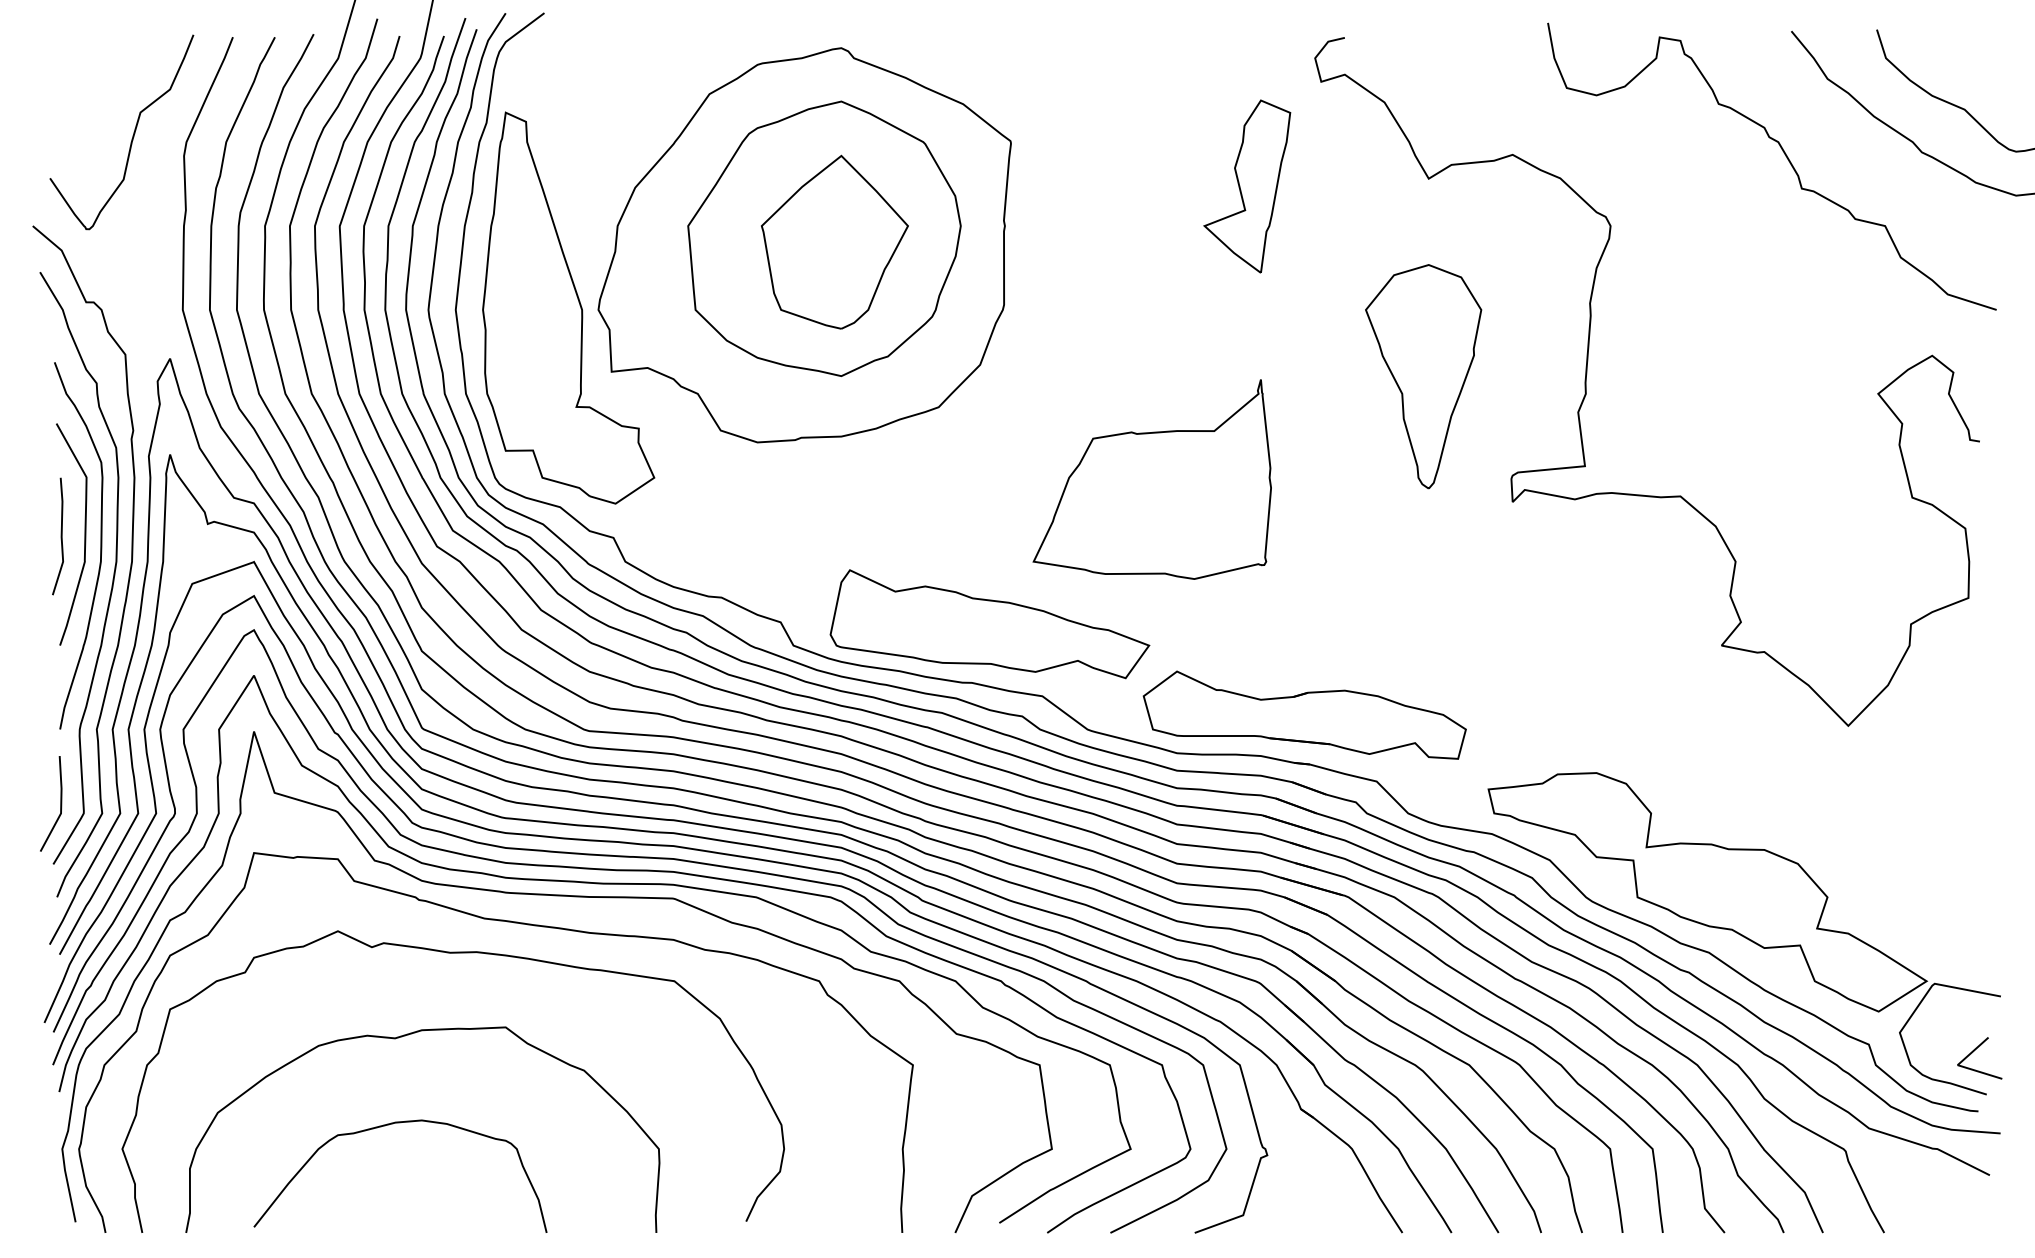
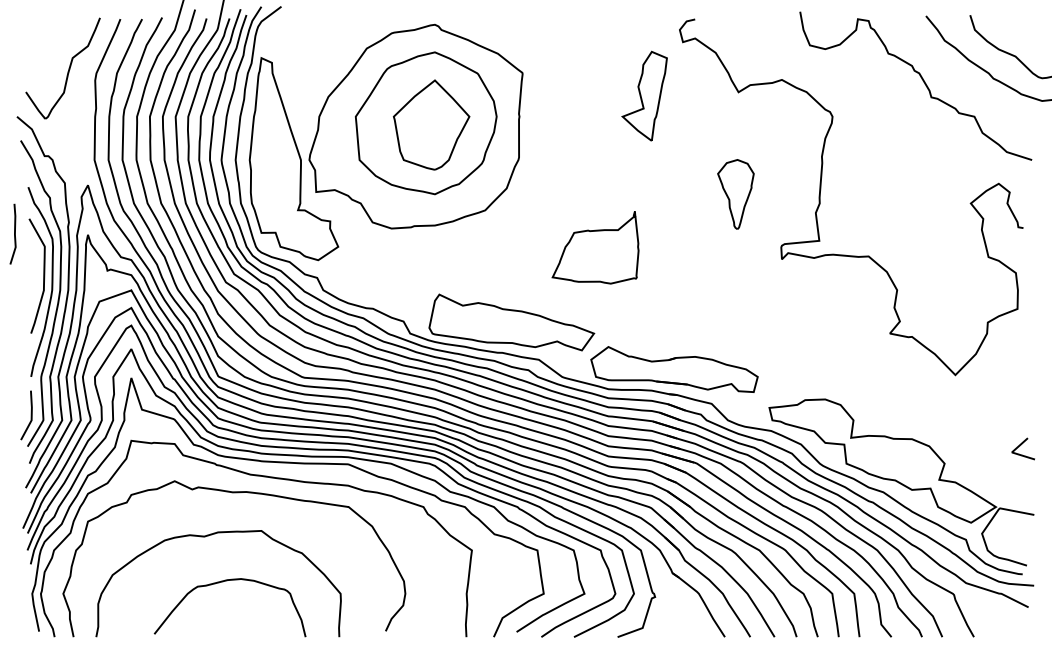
part: (1422, 376) -> (735, 194), size x0.6
part: (1151, 479) -> (595, 247), size x0.7
line: (60, 535) -> (14, 233), moved
line: (1974, 1053) -> (1020, 446), moved
curve: (387, 1127) -> (223, 582), moved

